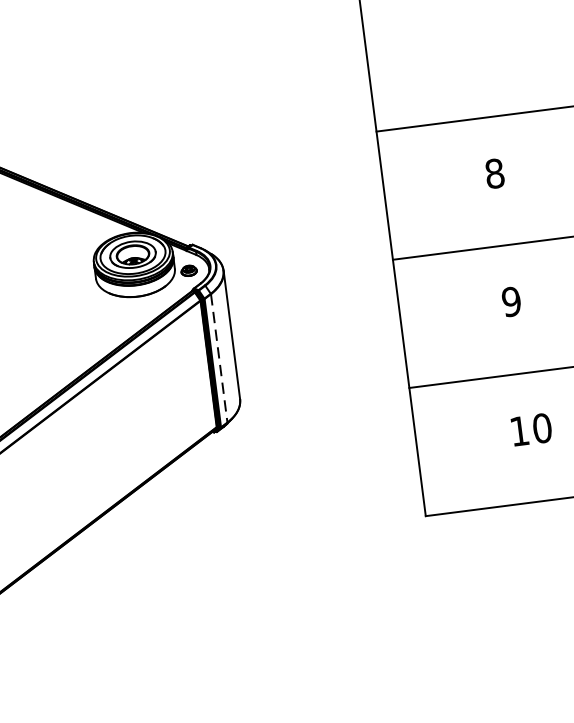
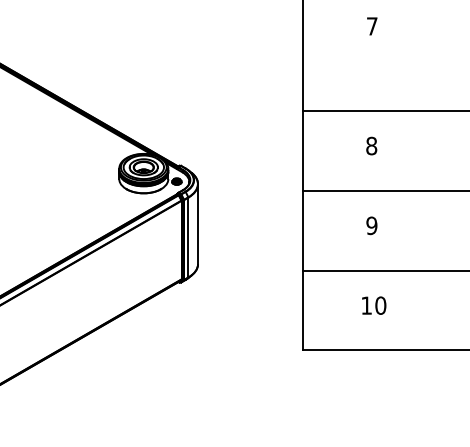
line: (219, 358) -> (188, 237), dashed -> solid

